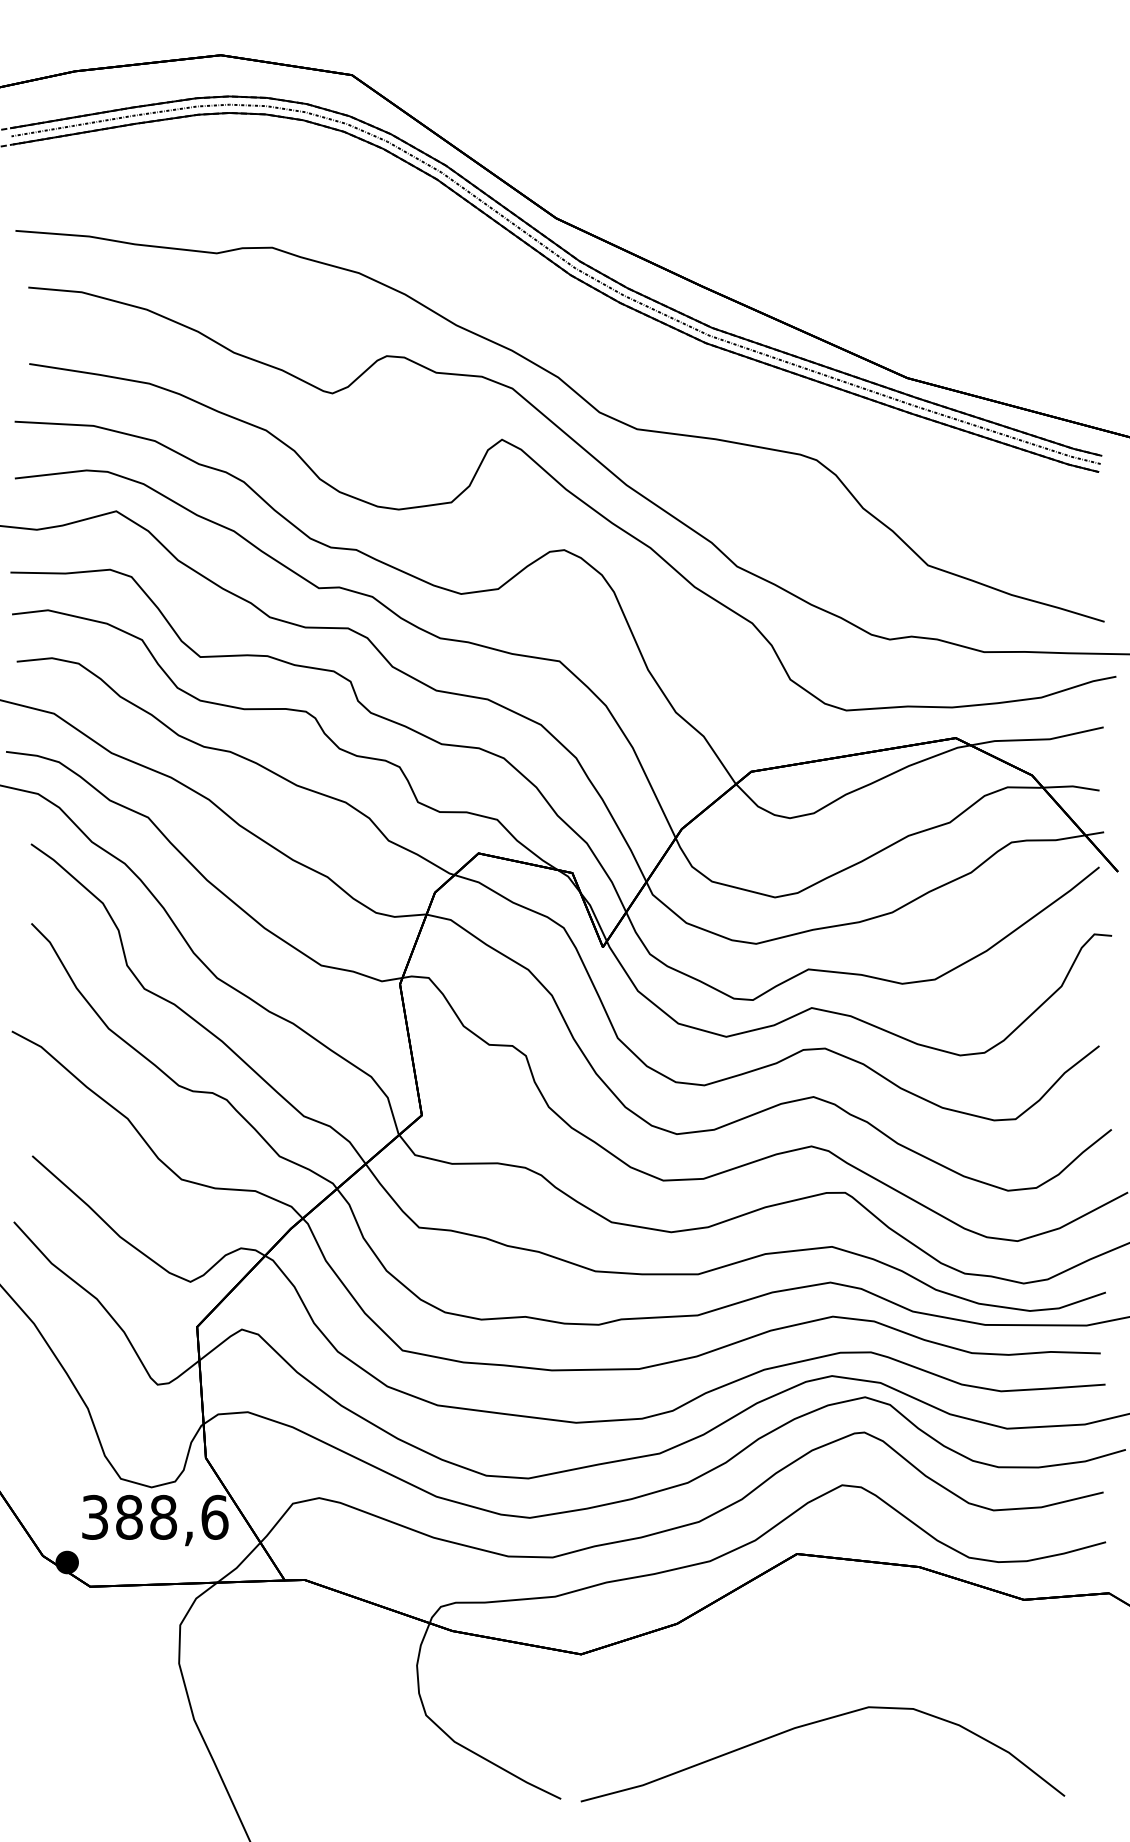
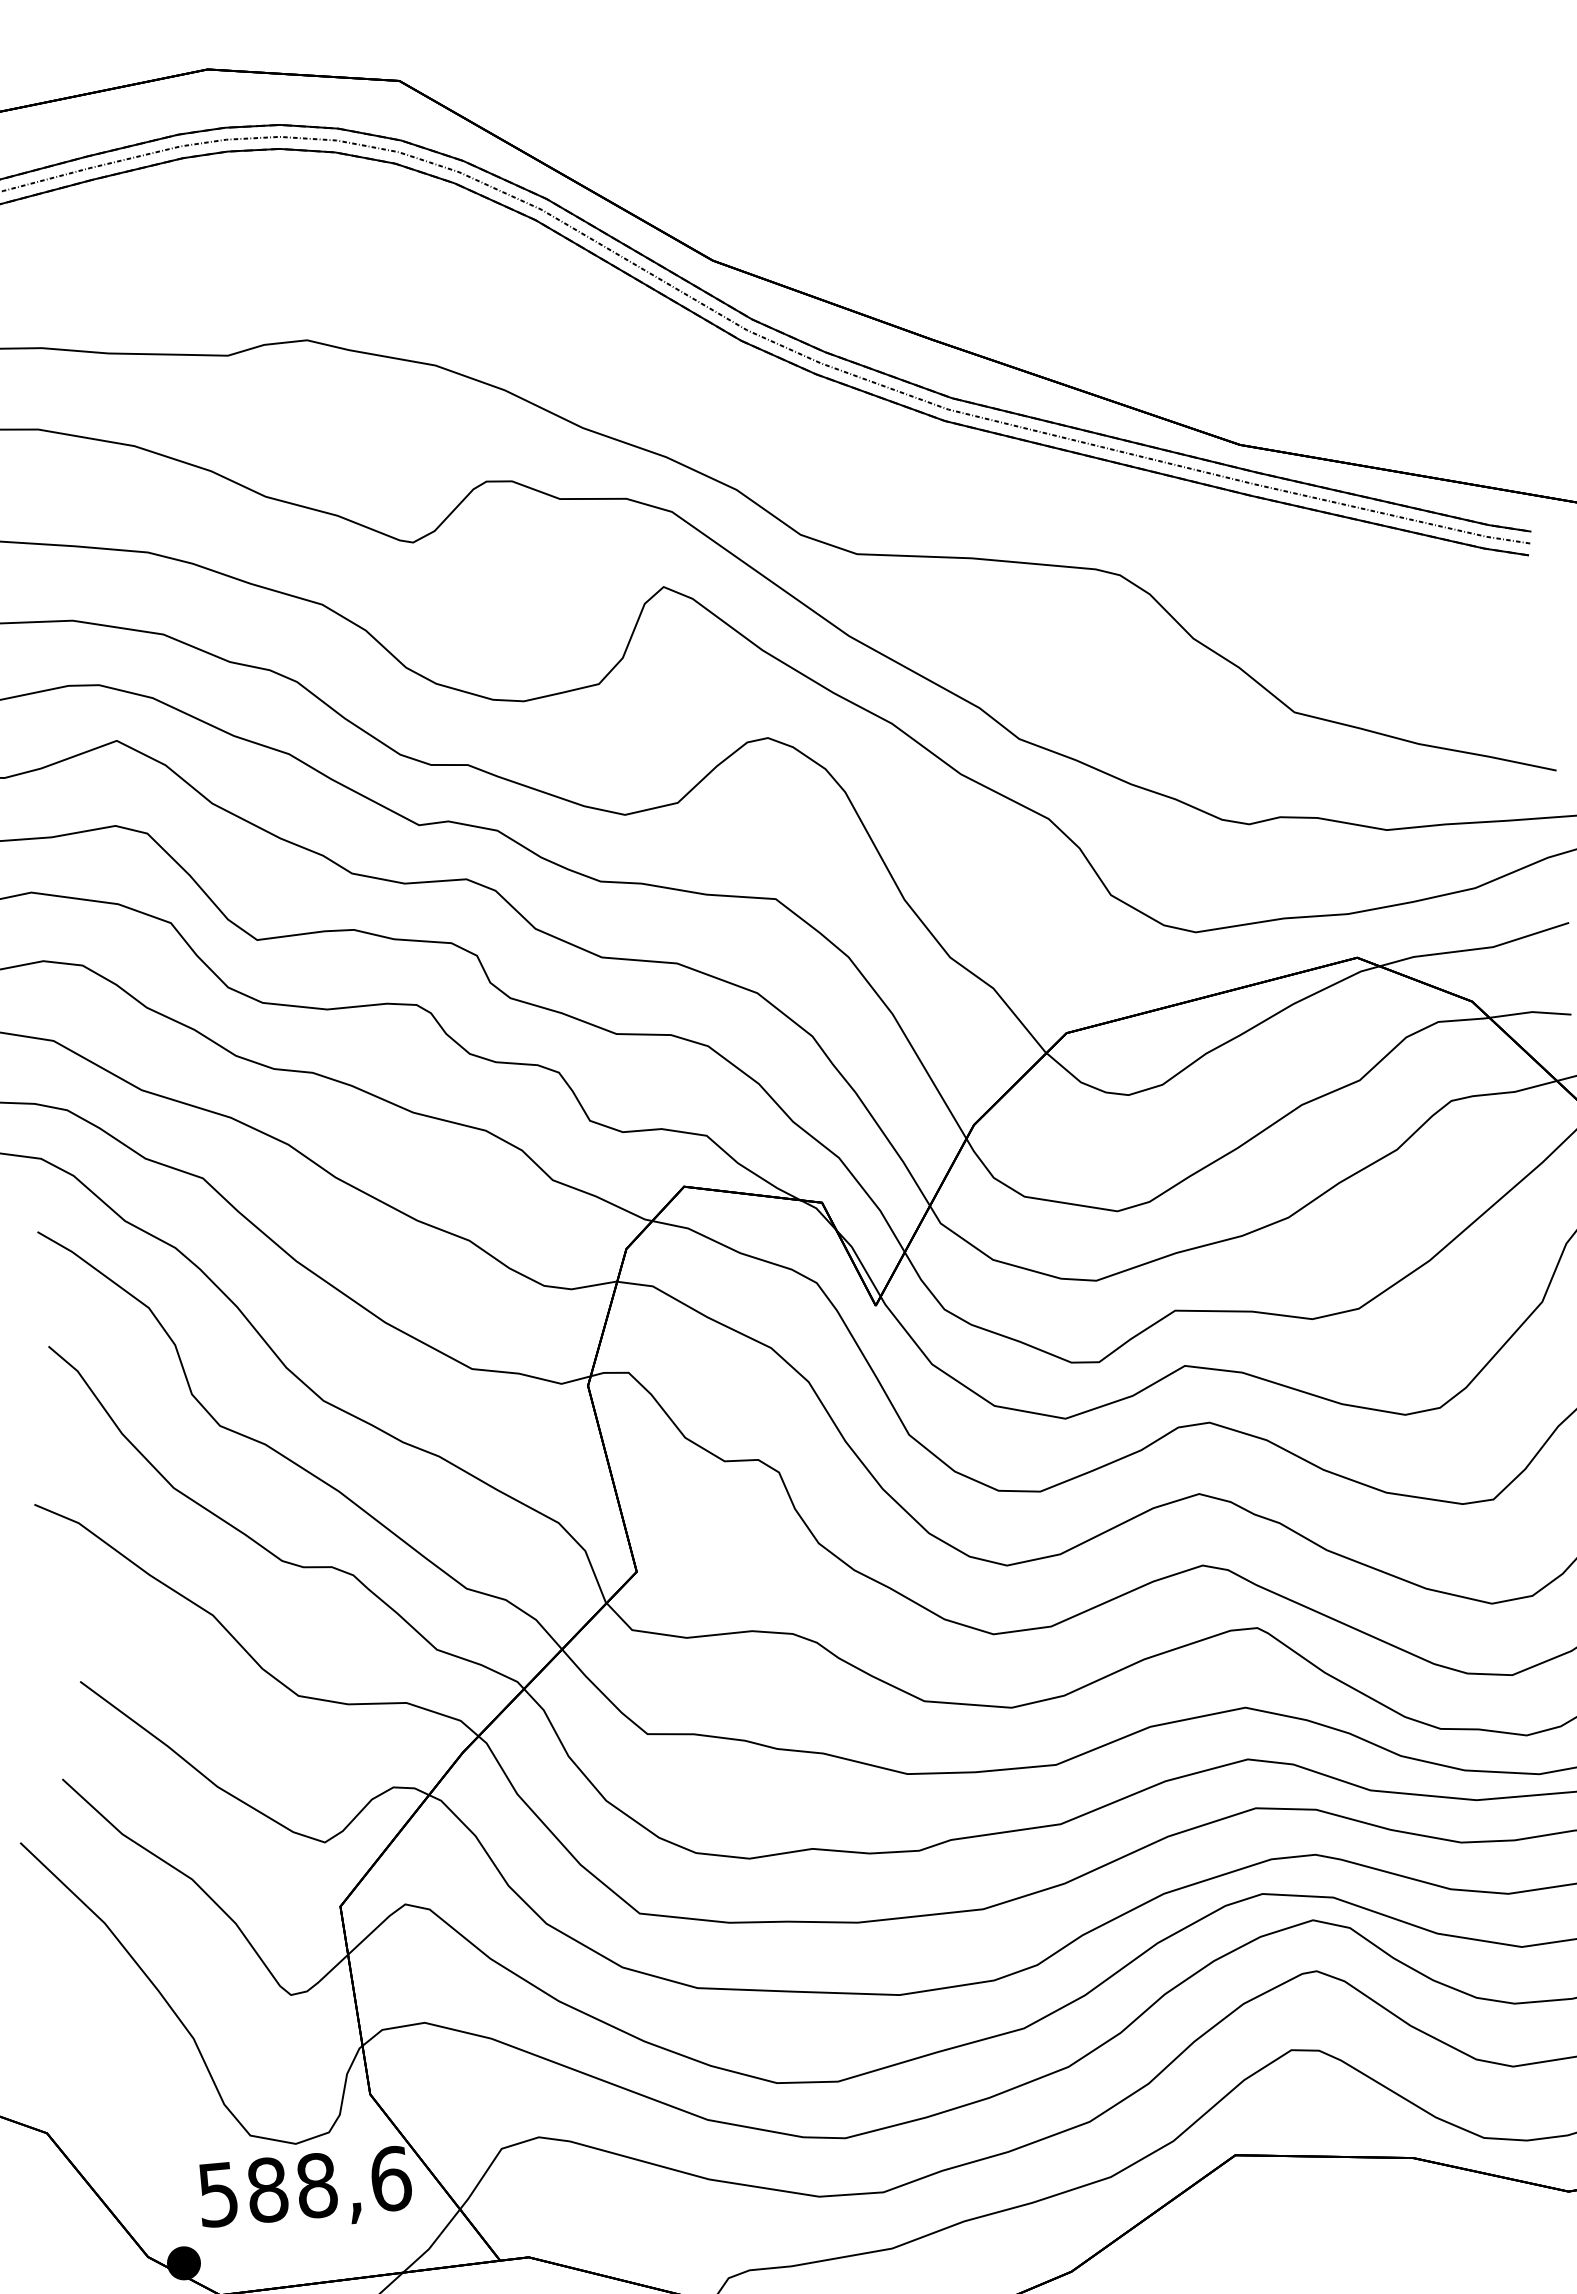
text: (95, 1516) -> (218, 2193), 388,6 -> 588,6

